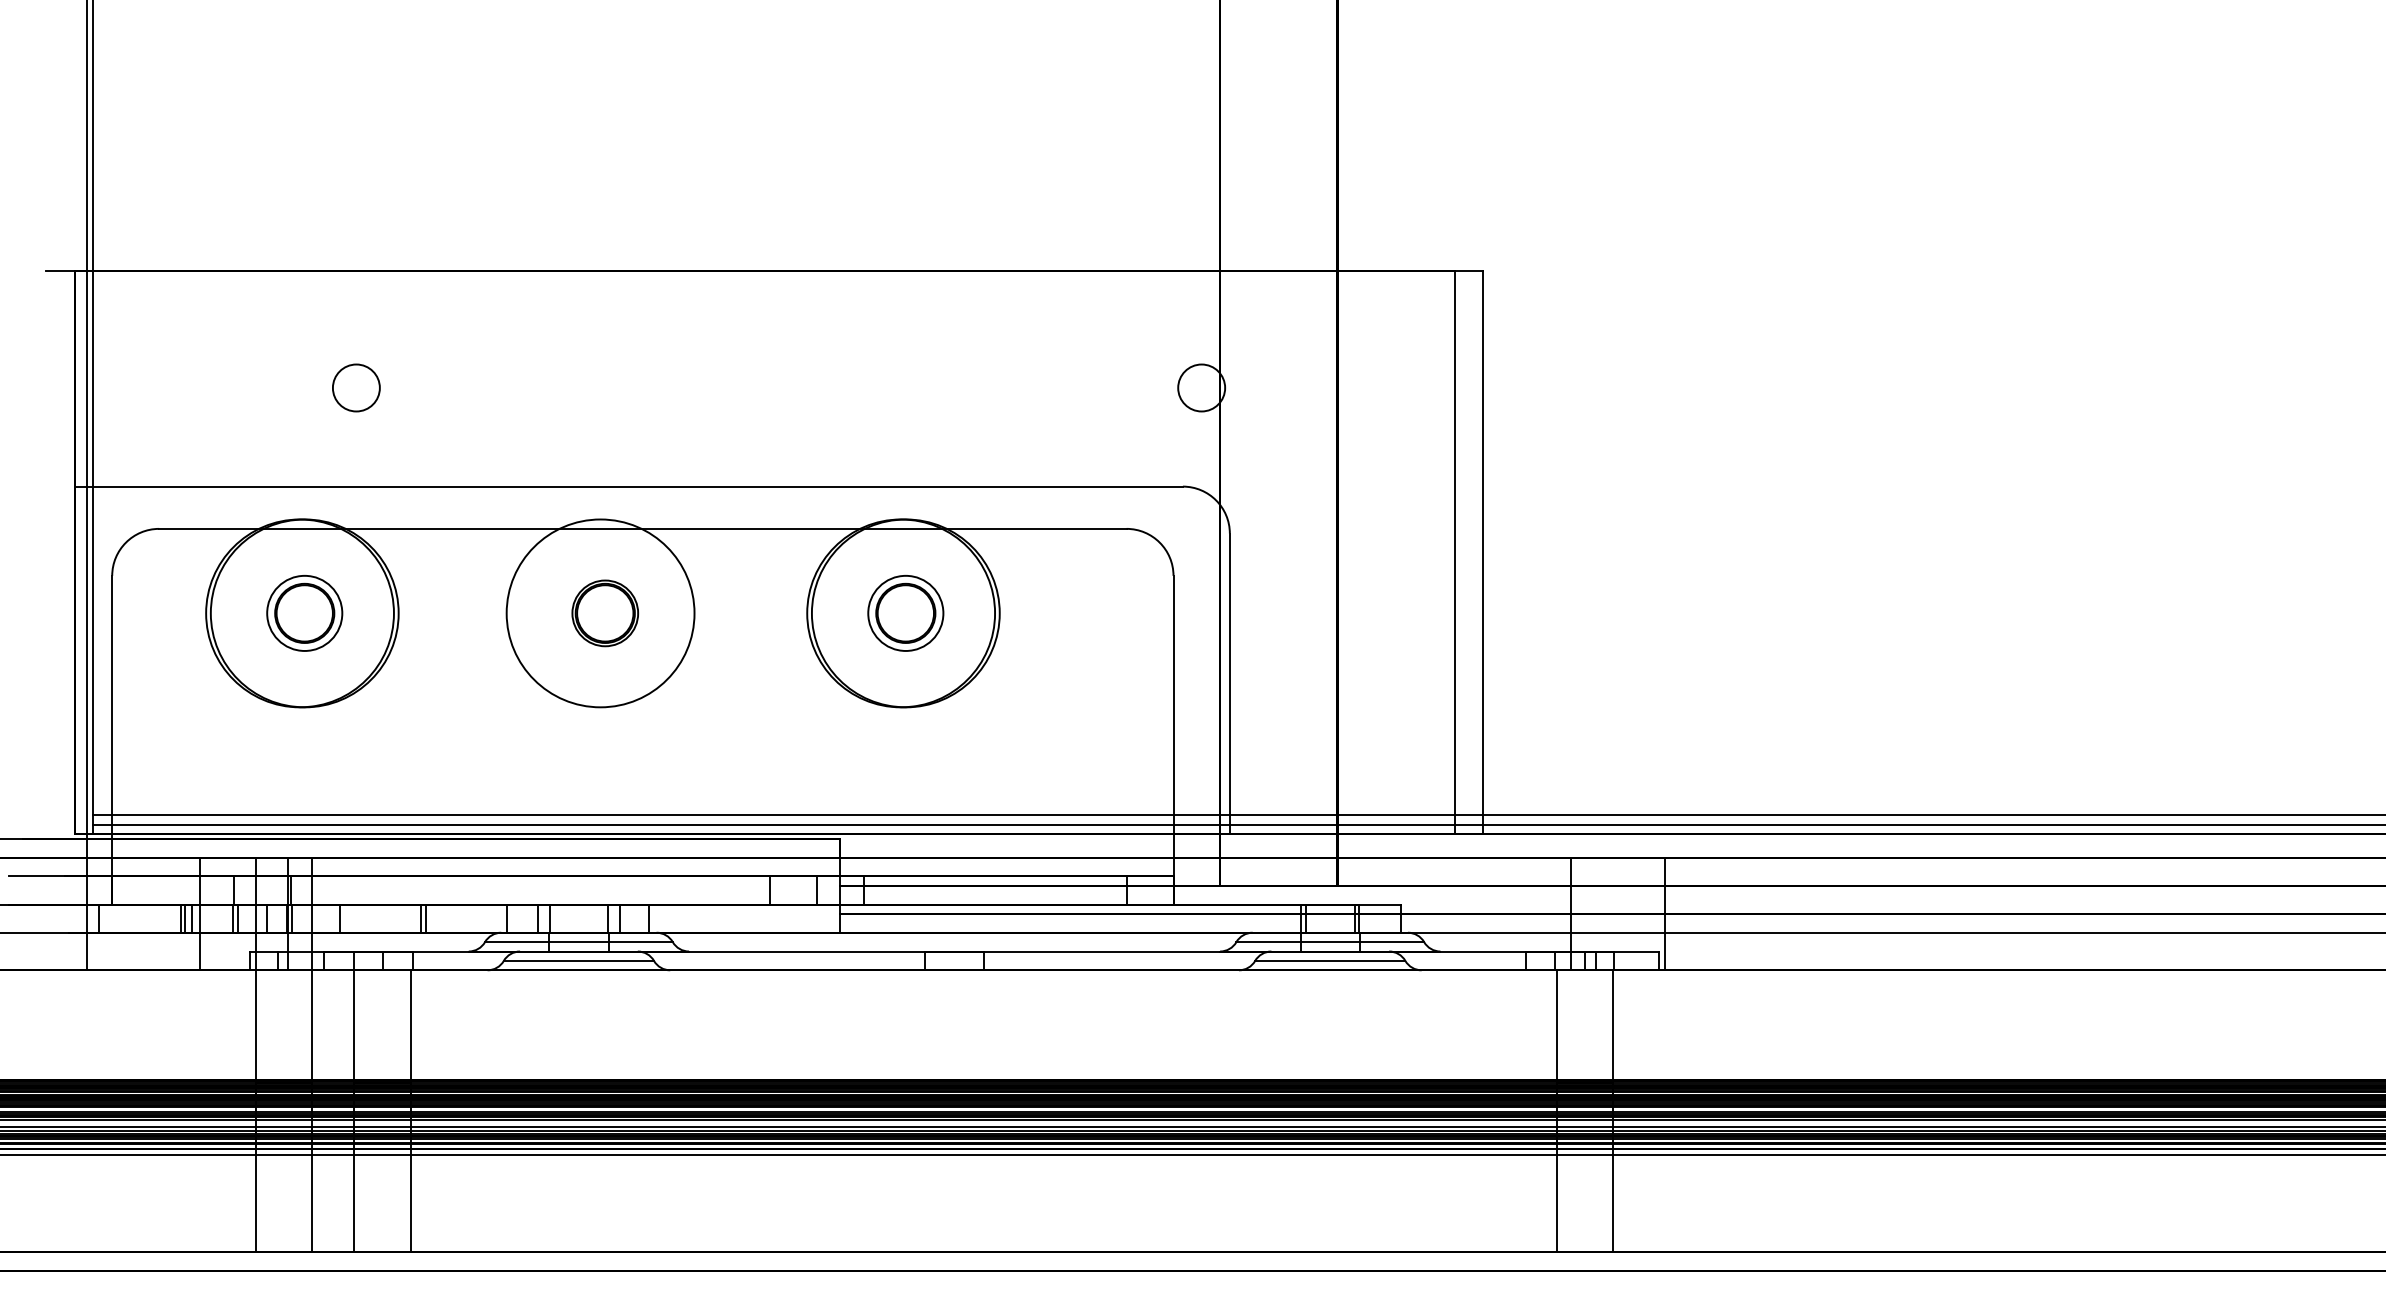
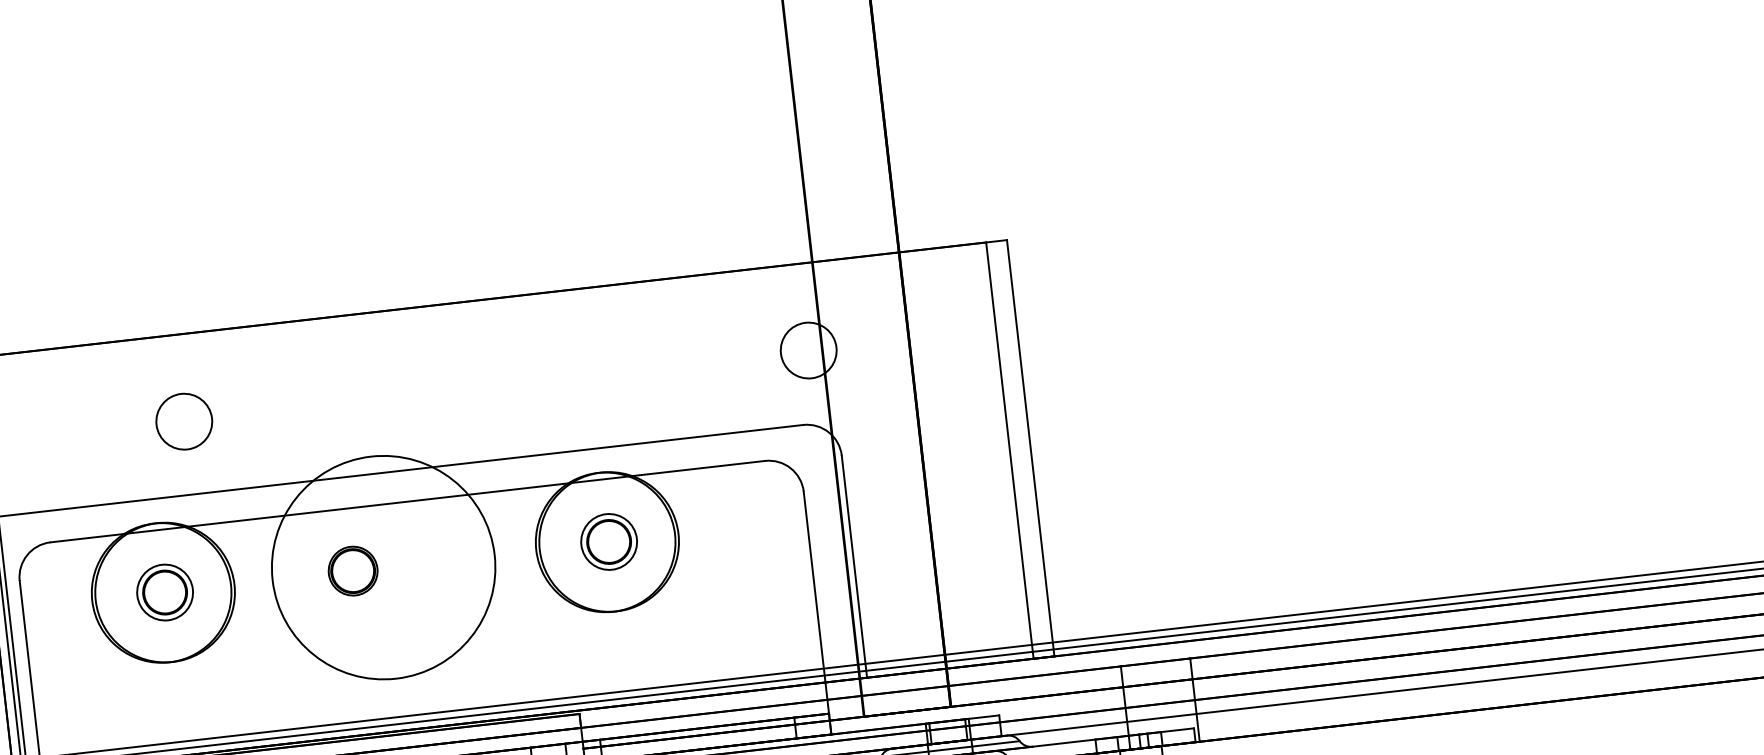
circle: (355, 387) -> (183, 421), size x1.6
circle: (1201, 387) -> (808, 350), size x1.6
circle: (600, 613) -> (383, 567), size x1.6
part: (605, 613) -> (353, 571), moved

